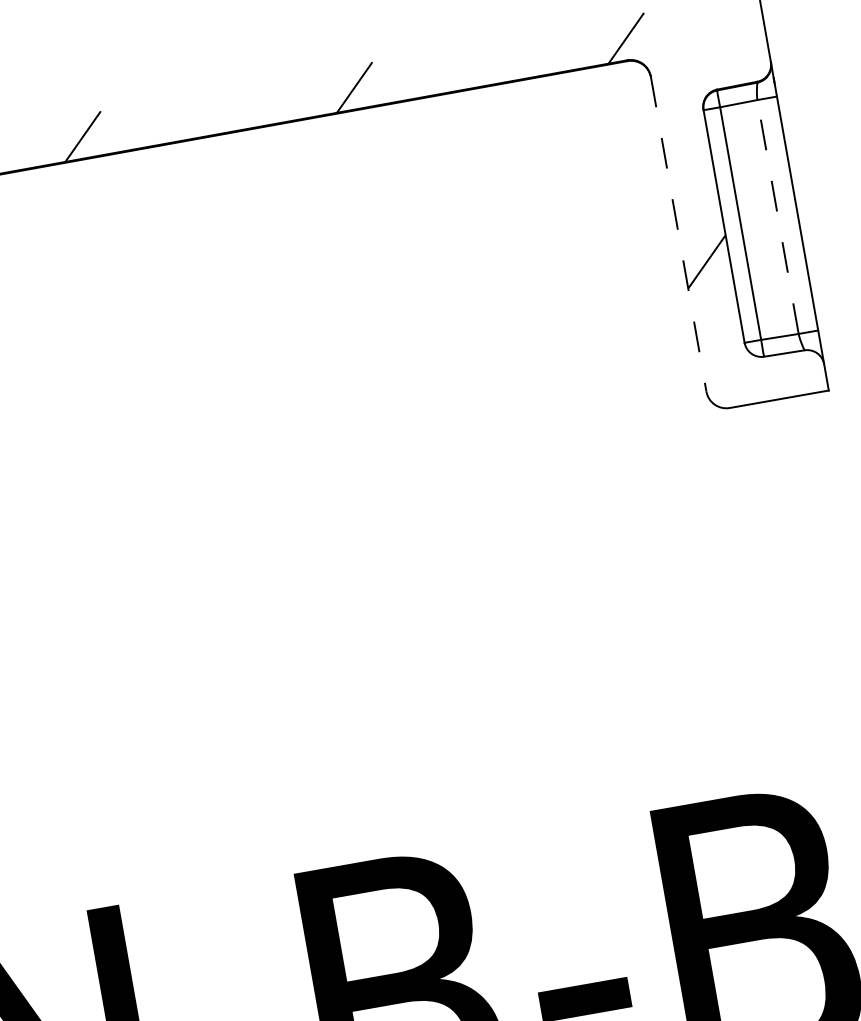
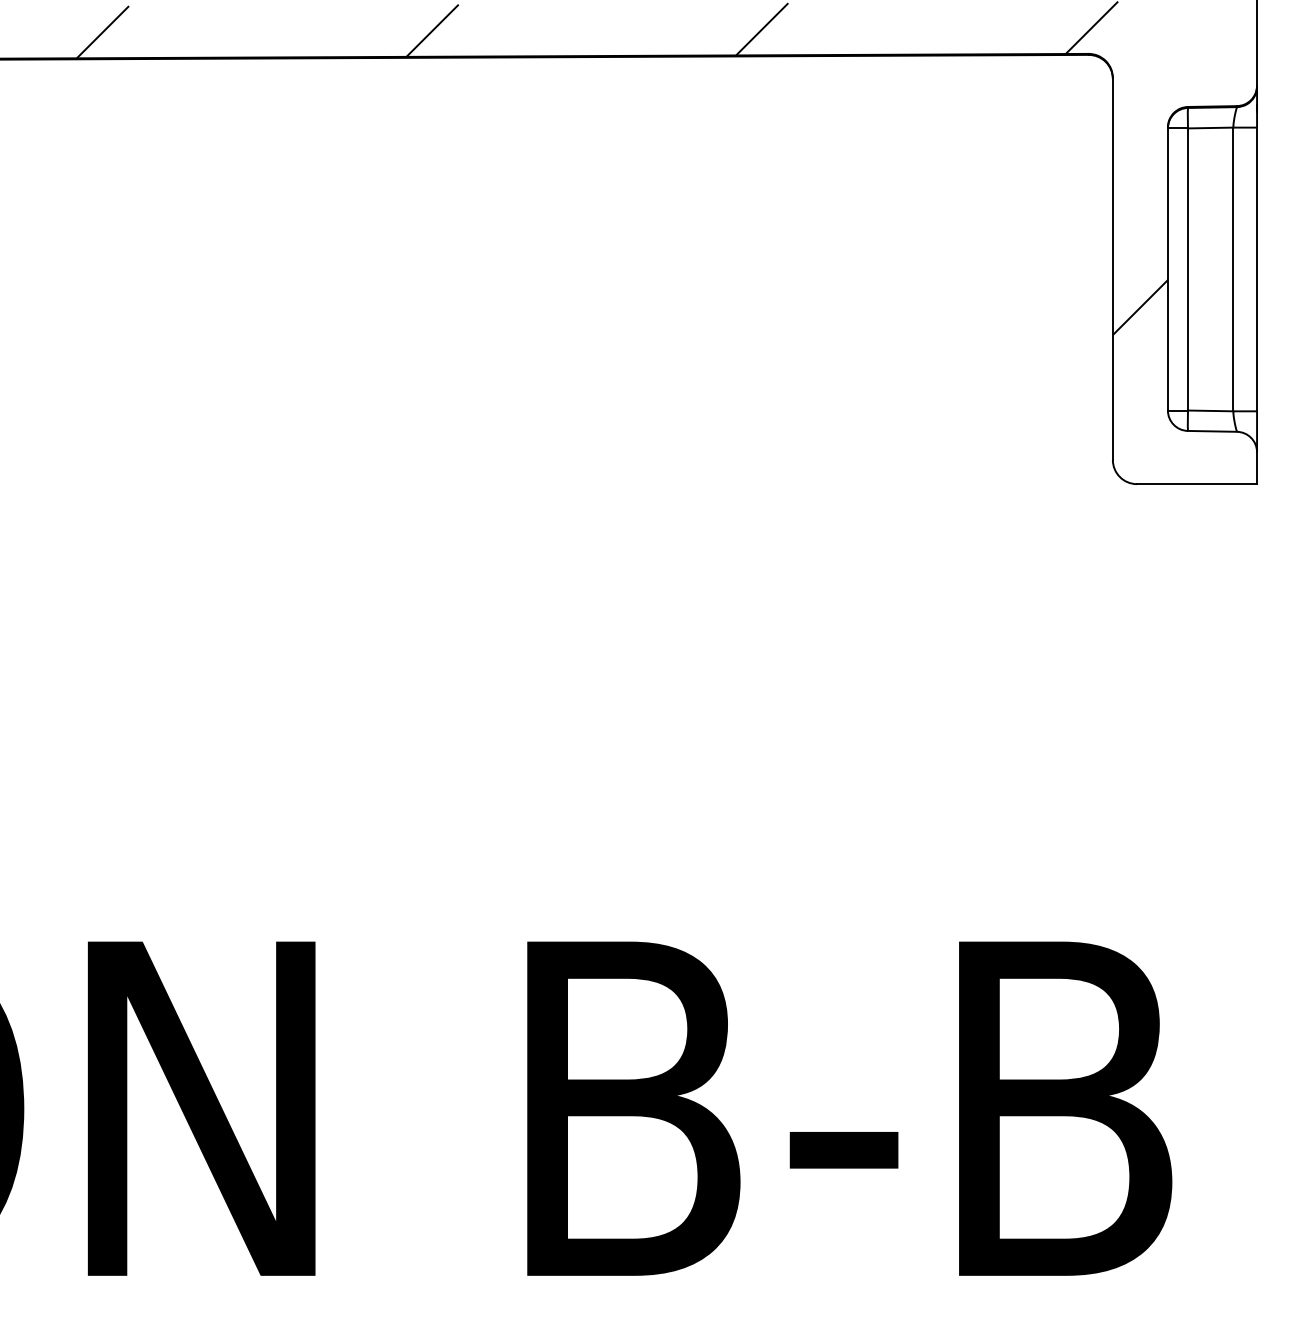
line: (778, 217) -> (1233, 269), dashed -> solid
line: (678, 234) -> (1112, 269), dashed -> solid

